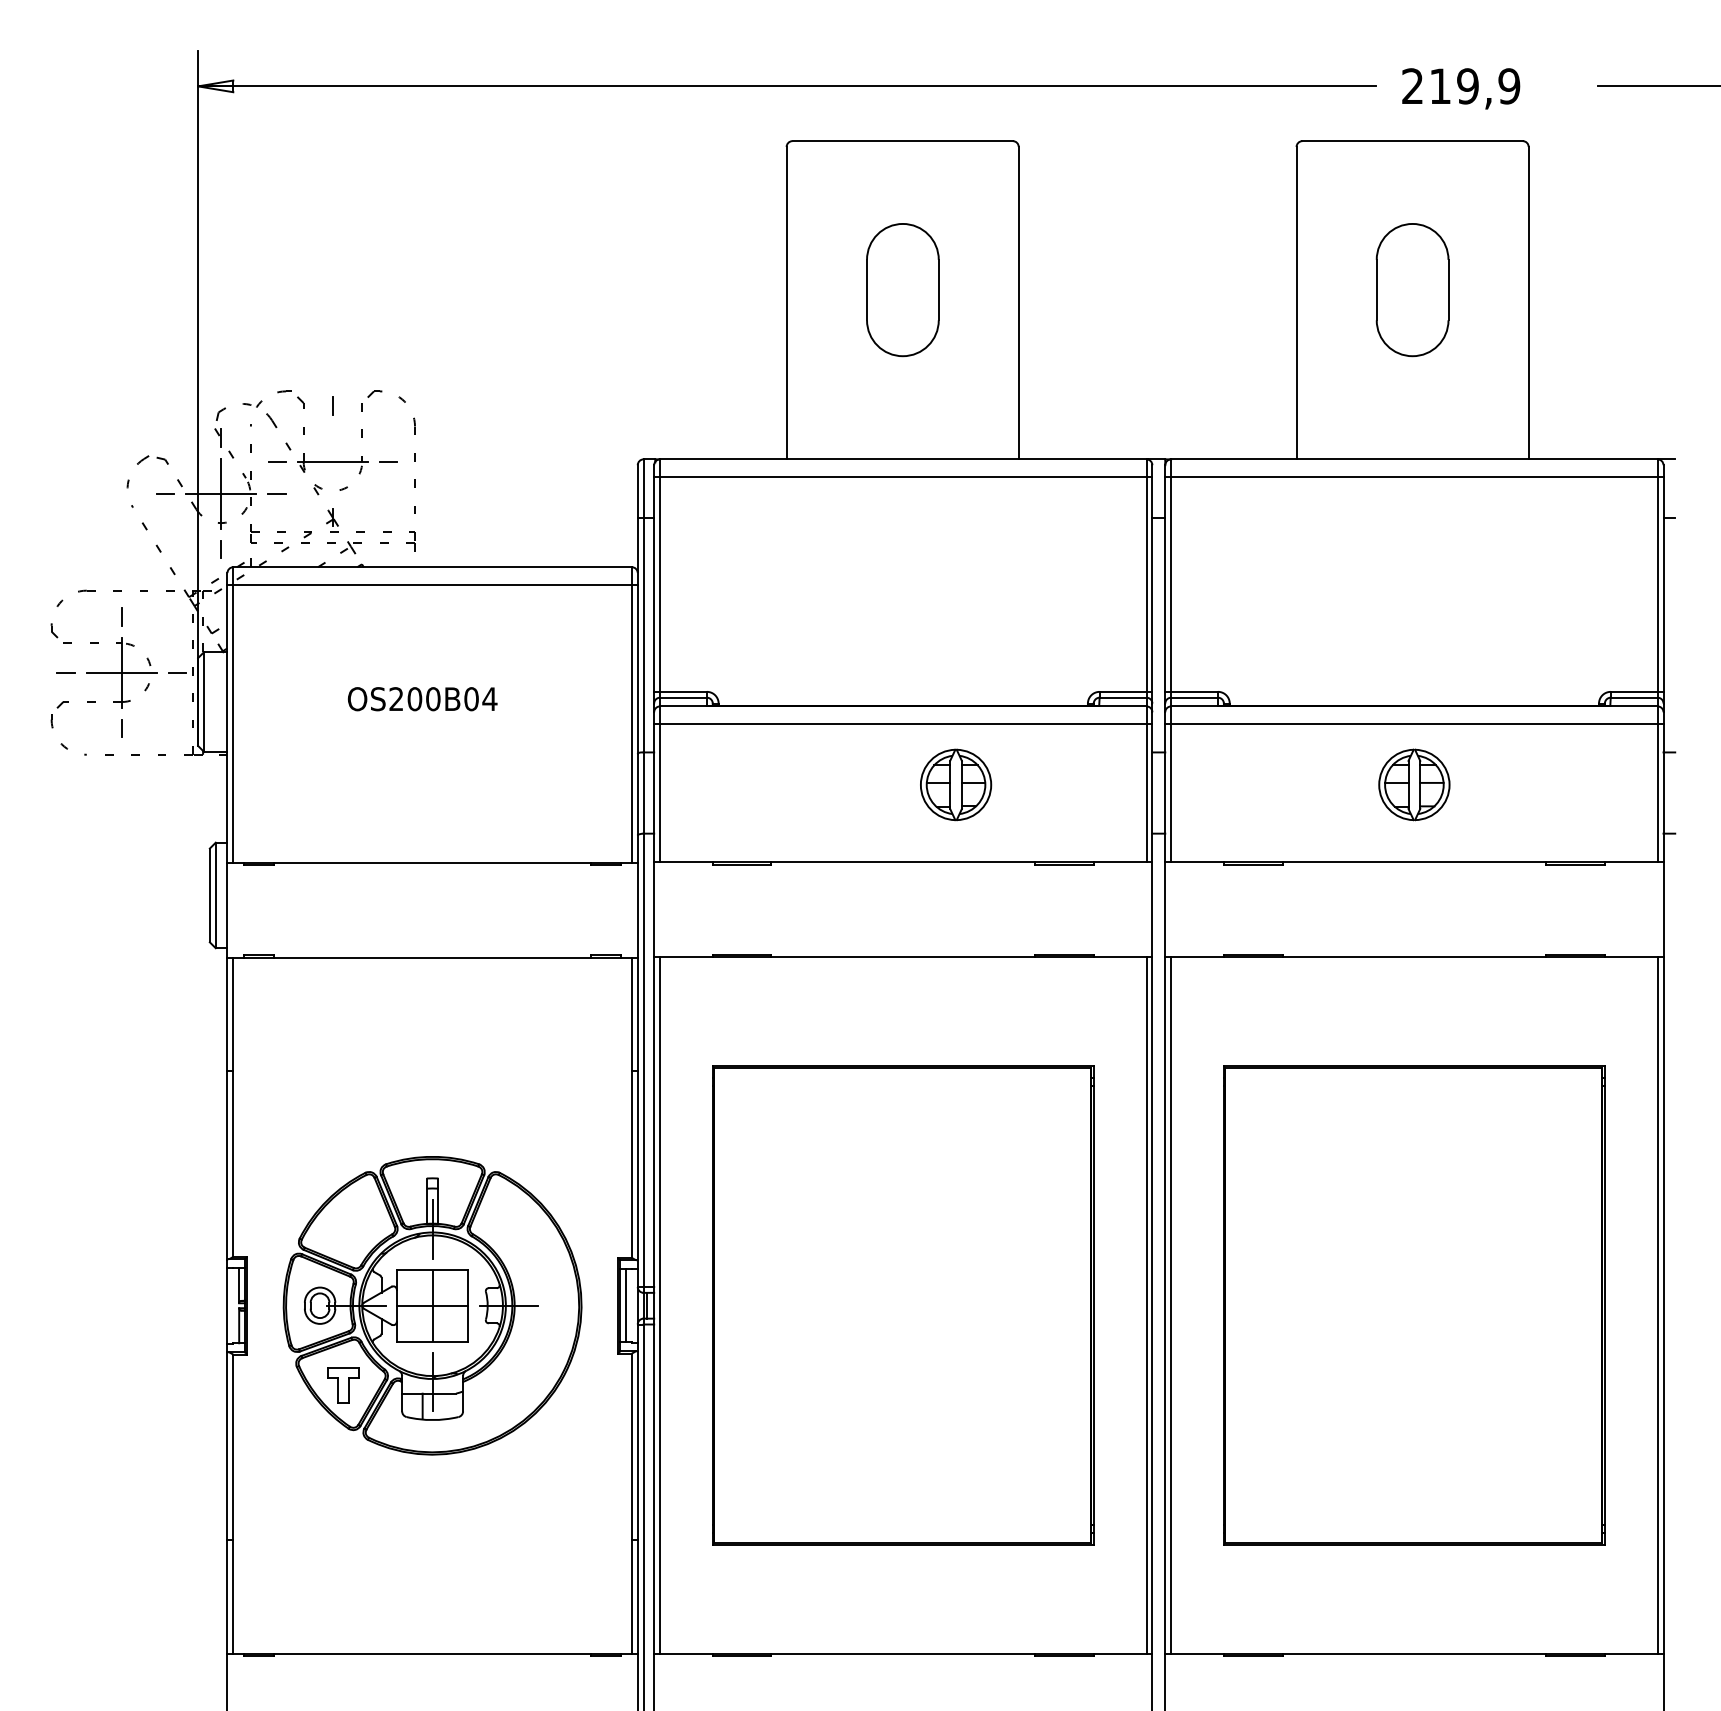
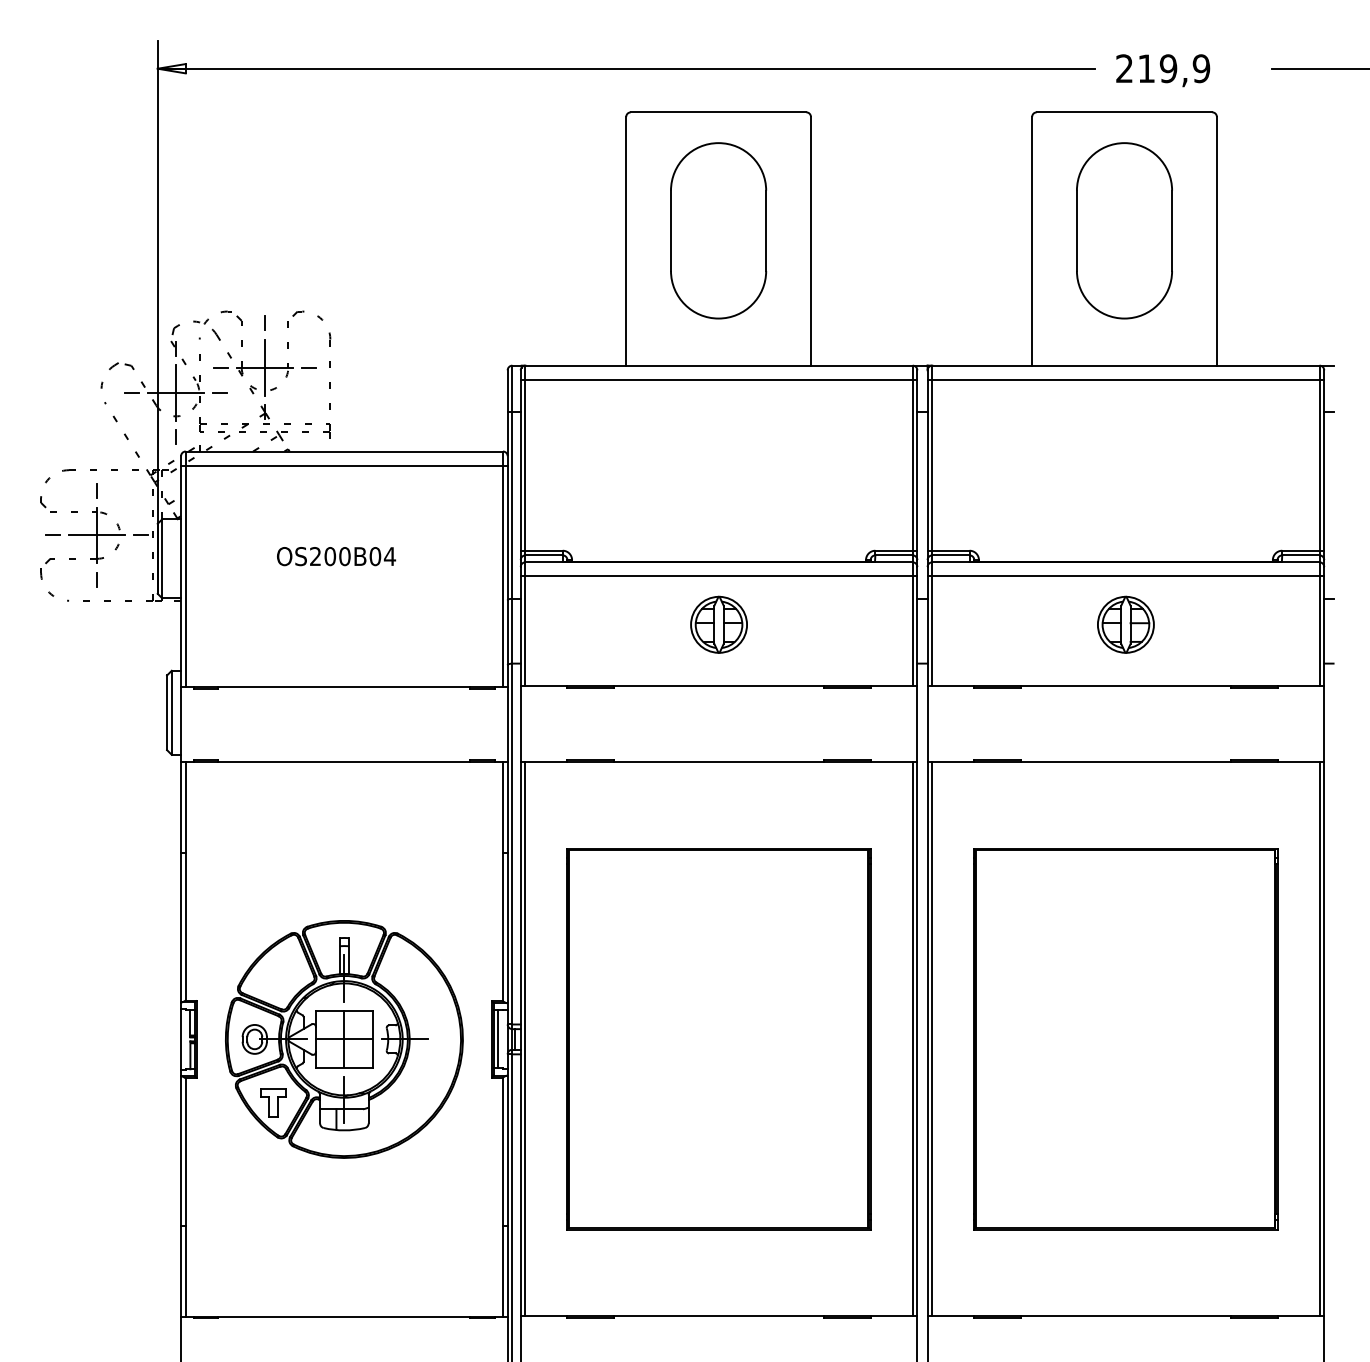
part: (902, 289) -> (718, 230), size x1.67
part: (1412, 289) -> (1124, 230), size x1.67
line: (333, 461) -> (265, 367), added
part: (955, 784) -> (718, 624), moved

